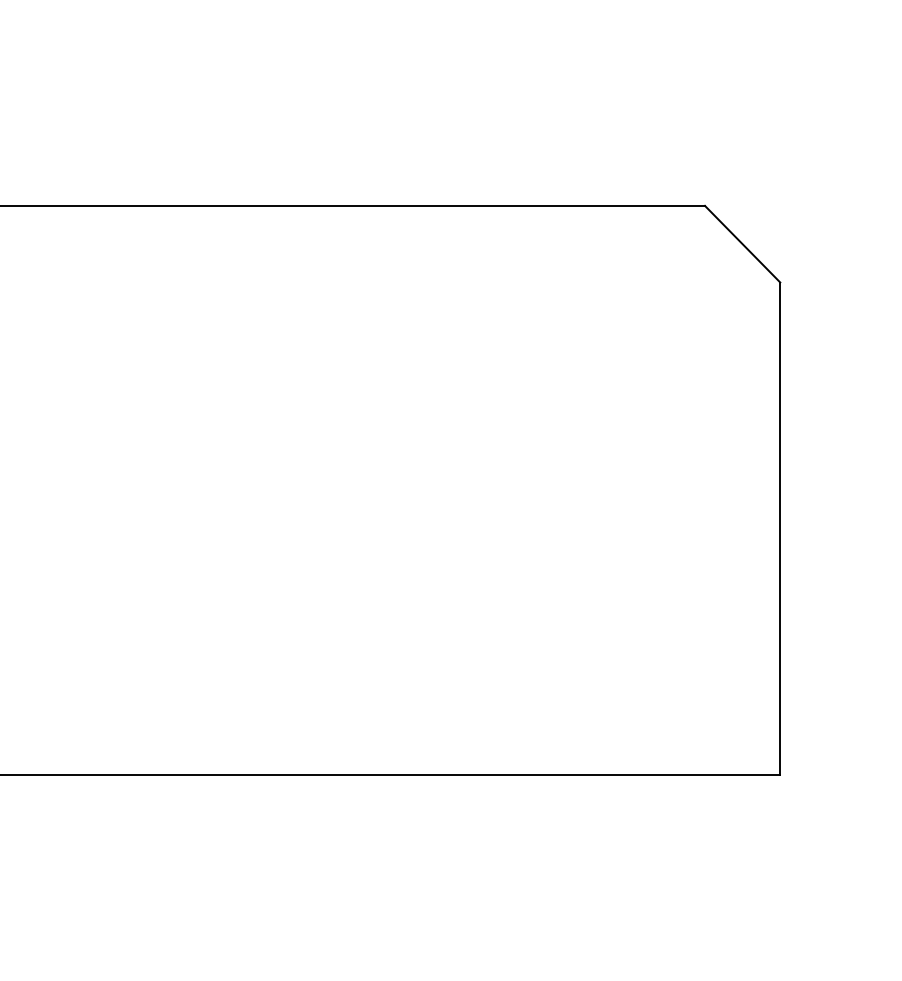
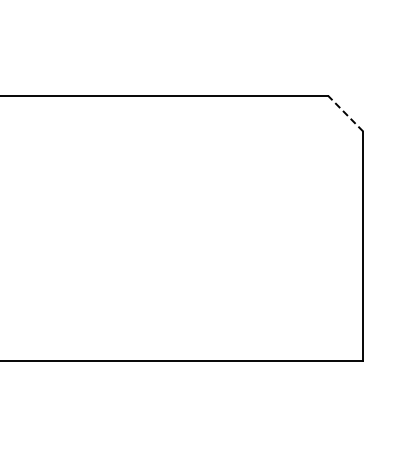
line: (741, 243) -> (345, 113), solid -> dashed

